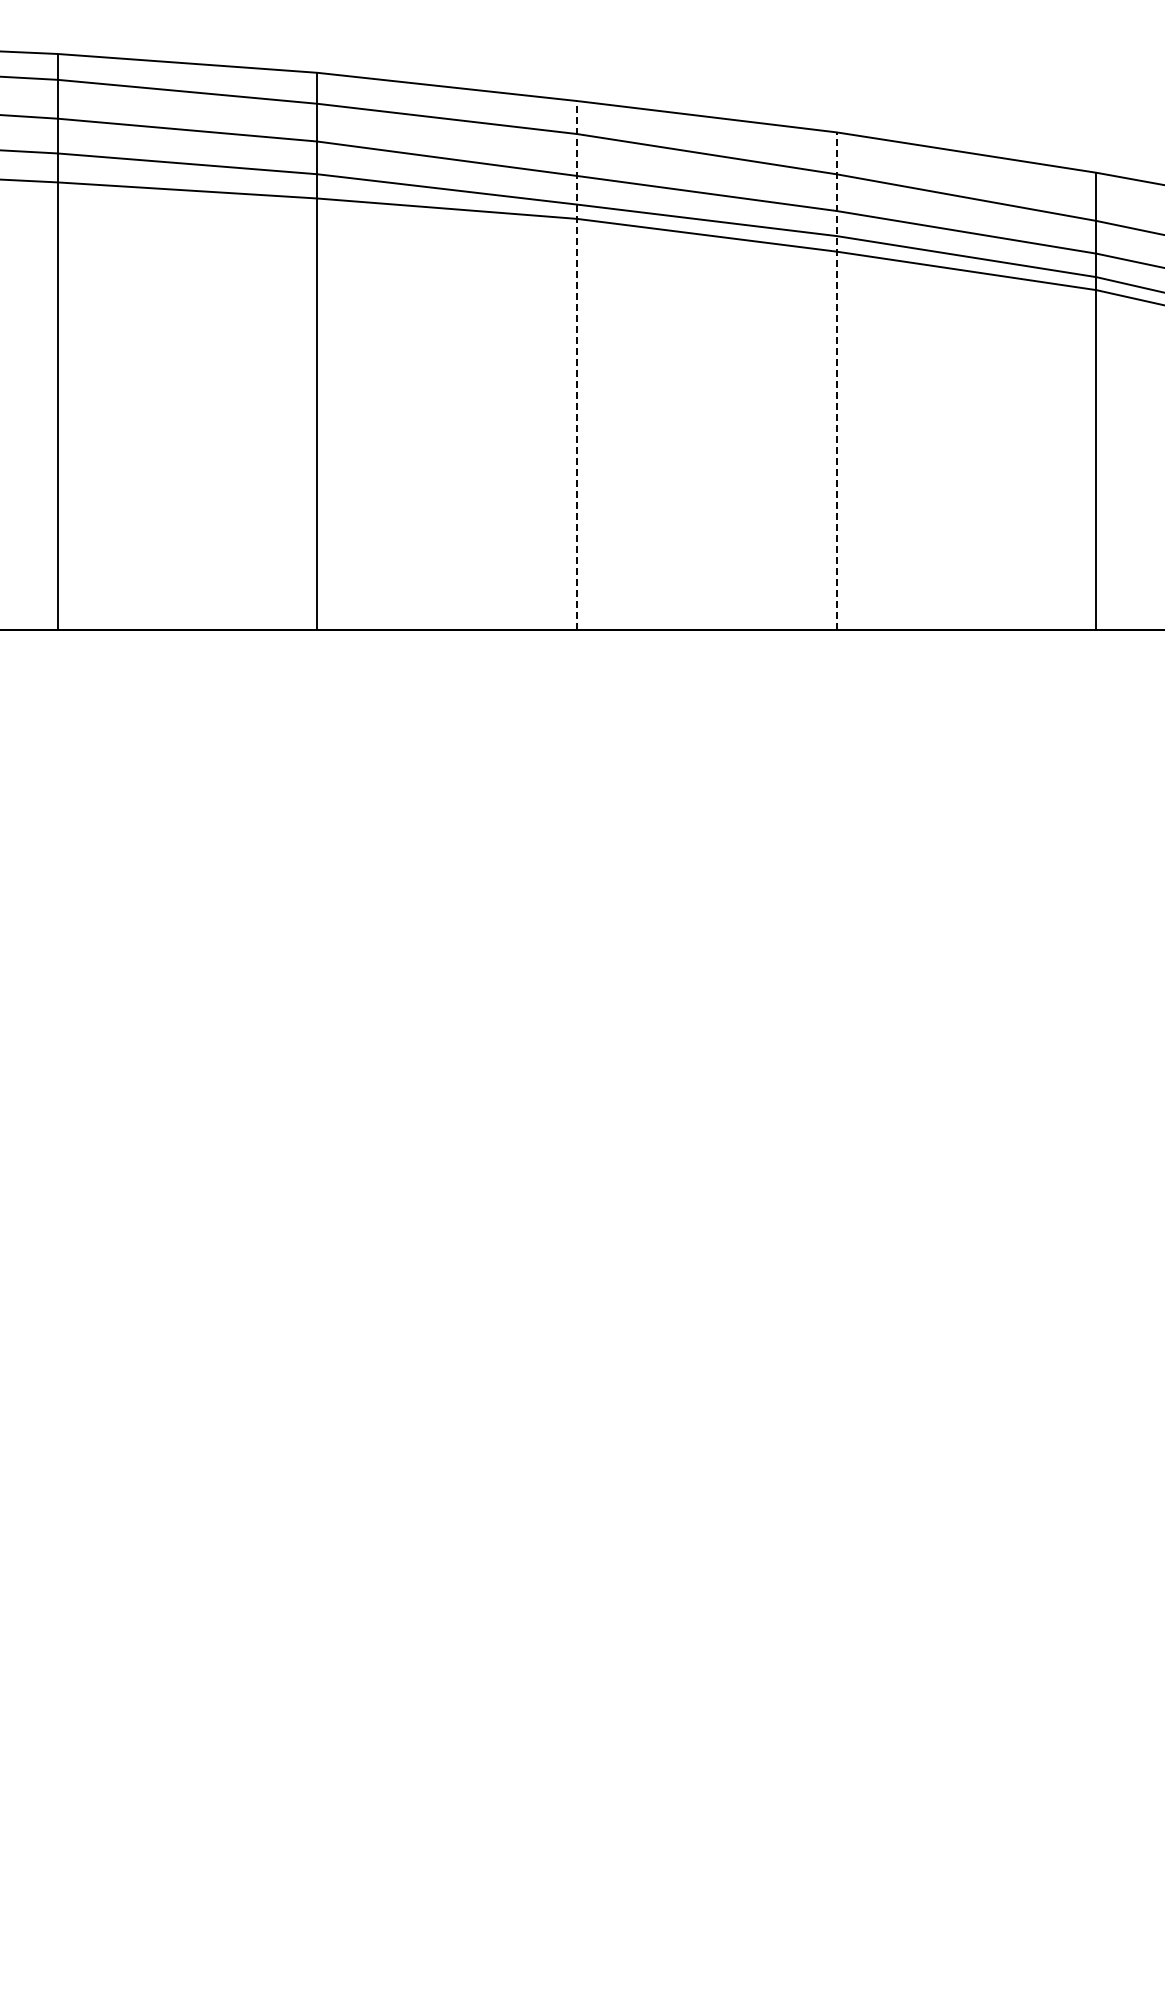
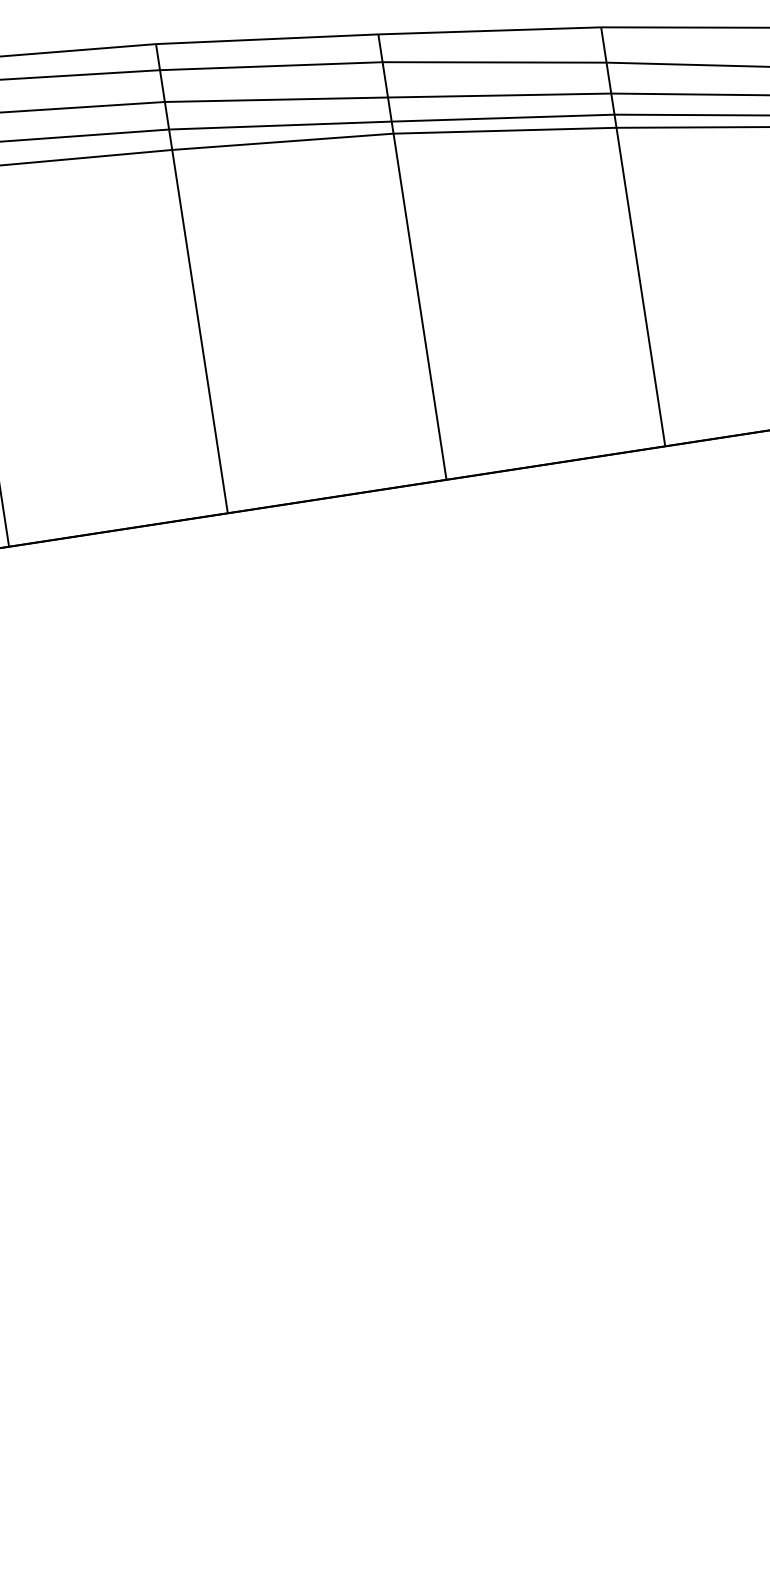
line: (576, 364) -> (411, 256), dashed -> solid
line: (836, 381) -> (633, 237), dashed -> solid

